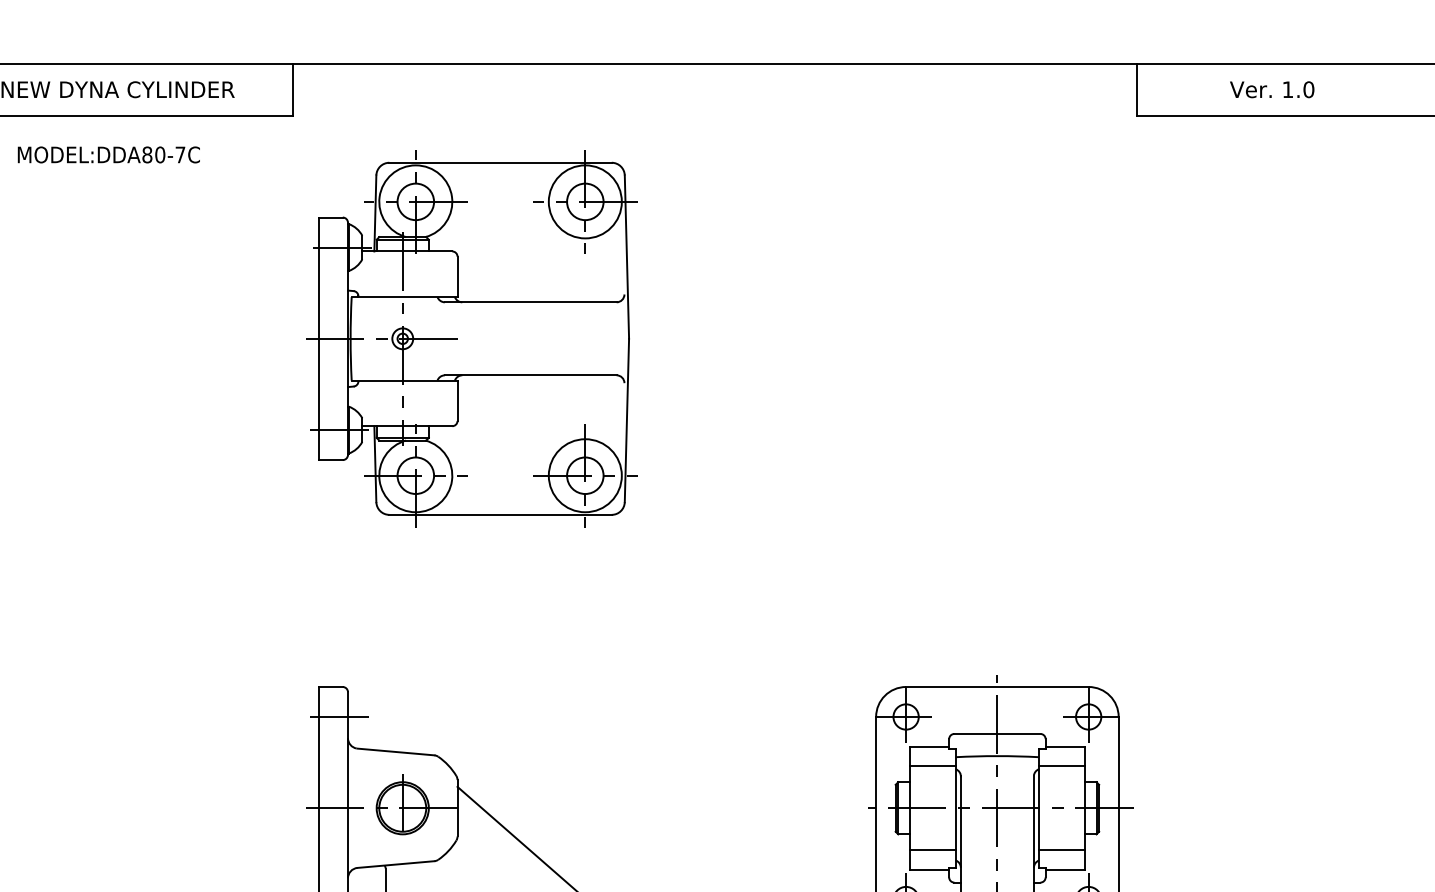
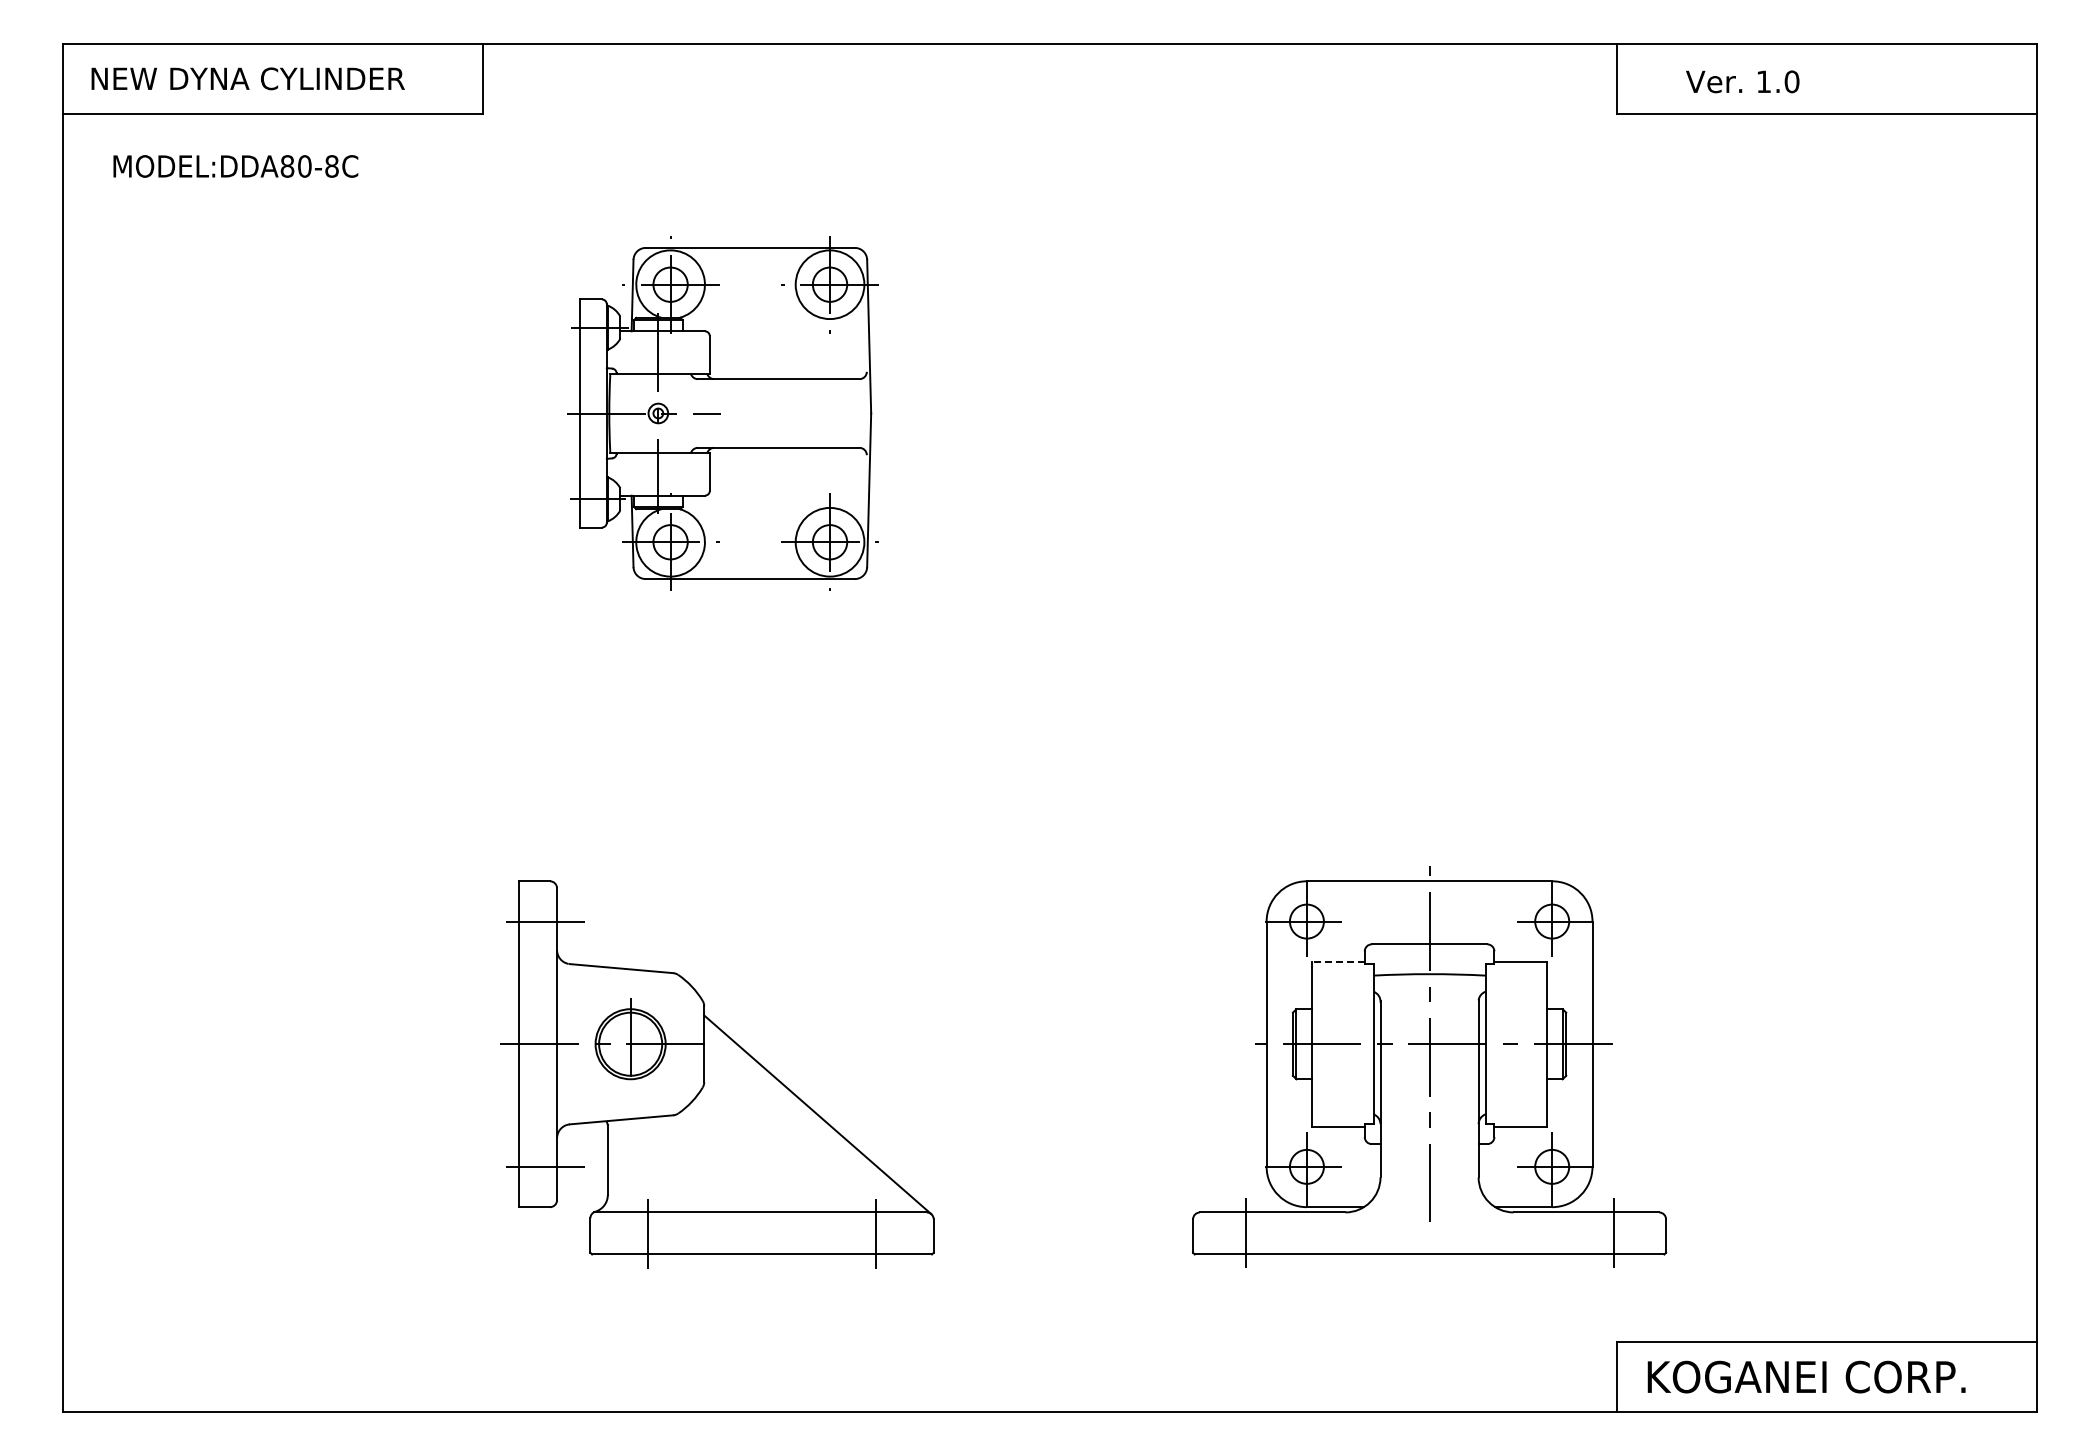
text: (1272, 89) -> (1742, 81), moved
text: (180, 154) -> (331, 166), MODEL:DDA80-7C -> MODEL:DDA80-8C
part: (471, 338) -> (722, 413), size x0.7
line: (928, 746) -> (1337, 961), solid -> dashed
line: (932, 766) -> (1342, 987), removed
line: (1061, 766) -> (1515, 987), removed
line: (932, 850) -> (1342, 1100), removed
line: (1061, 850) -> (1515, 1100), removed

